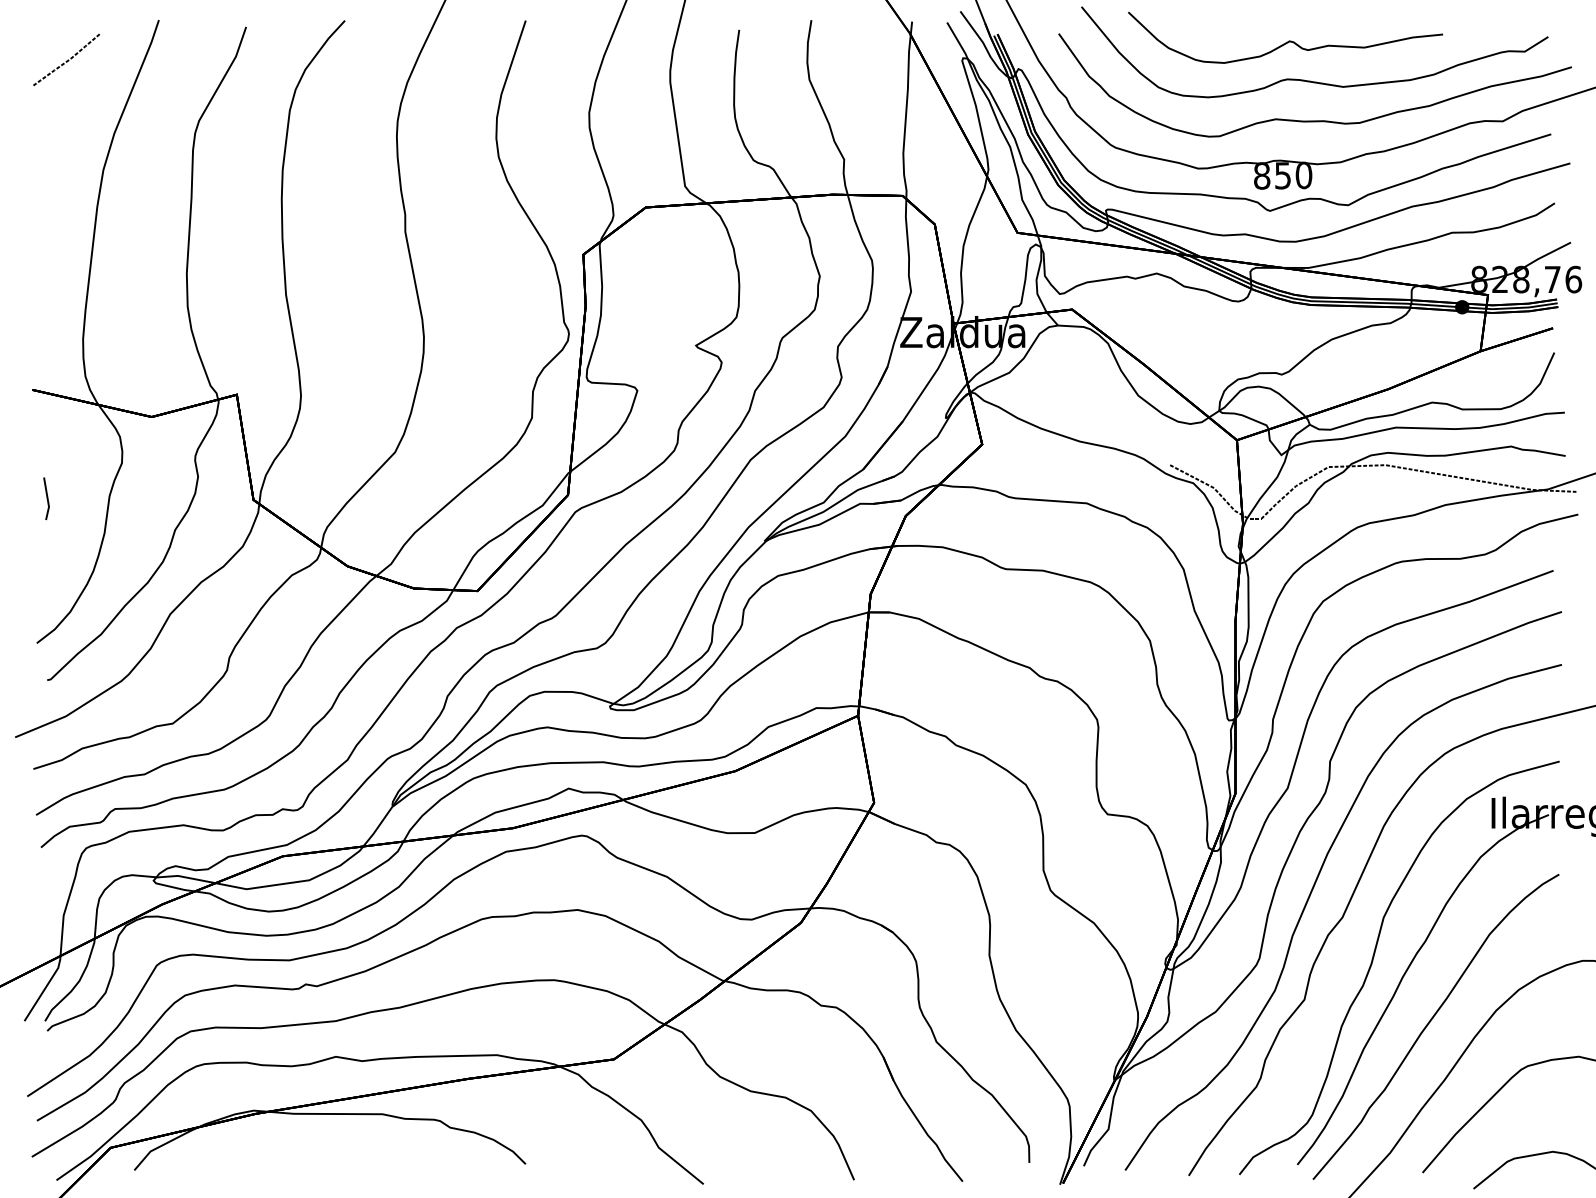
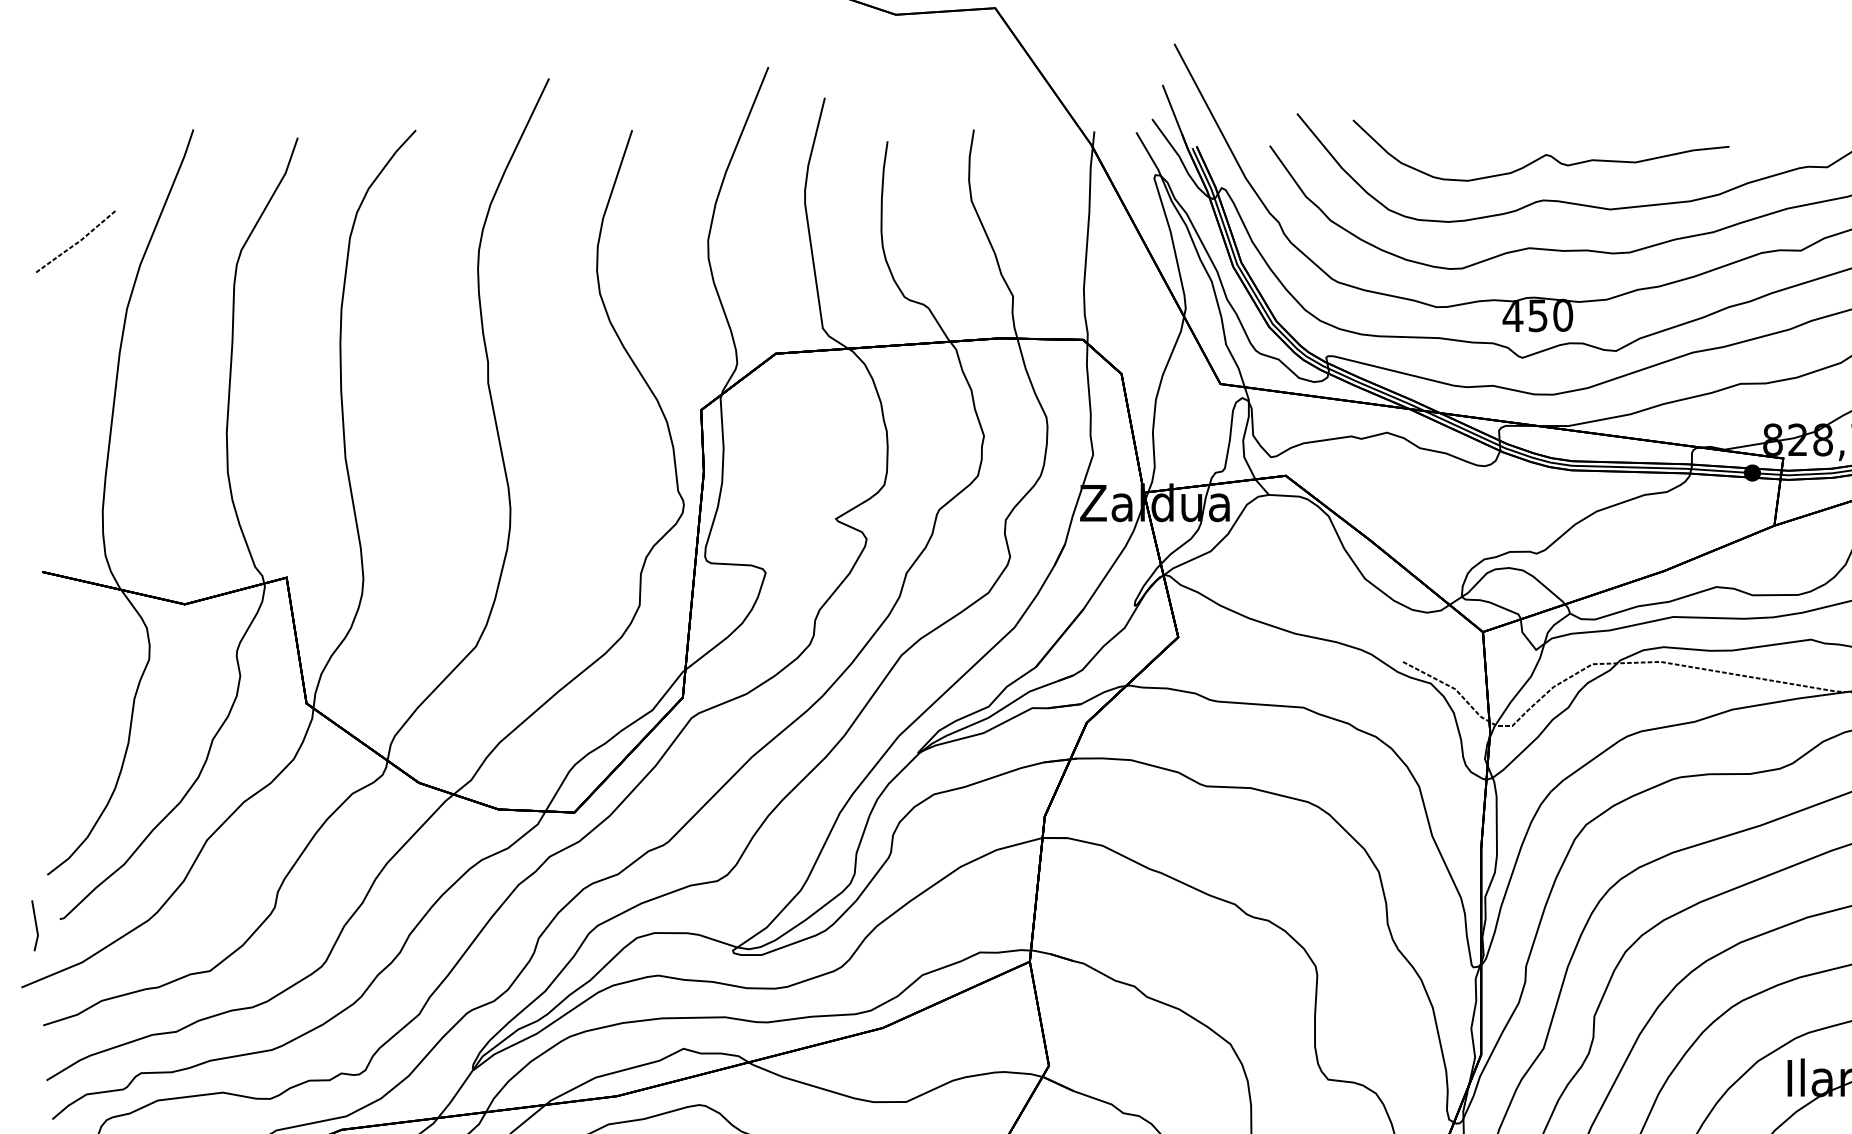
line: (66, 60) -> (75, 242), moved
text: (1261, 175) -> (1512, 315), 850 -> 450
line: (46, 498) -> (35, 925), moved

